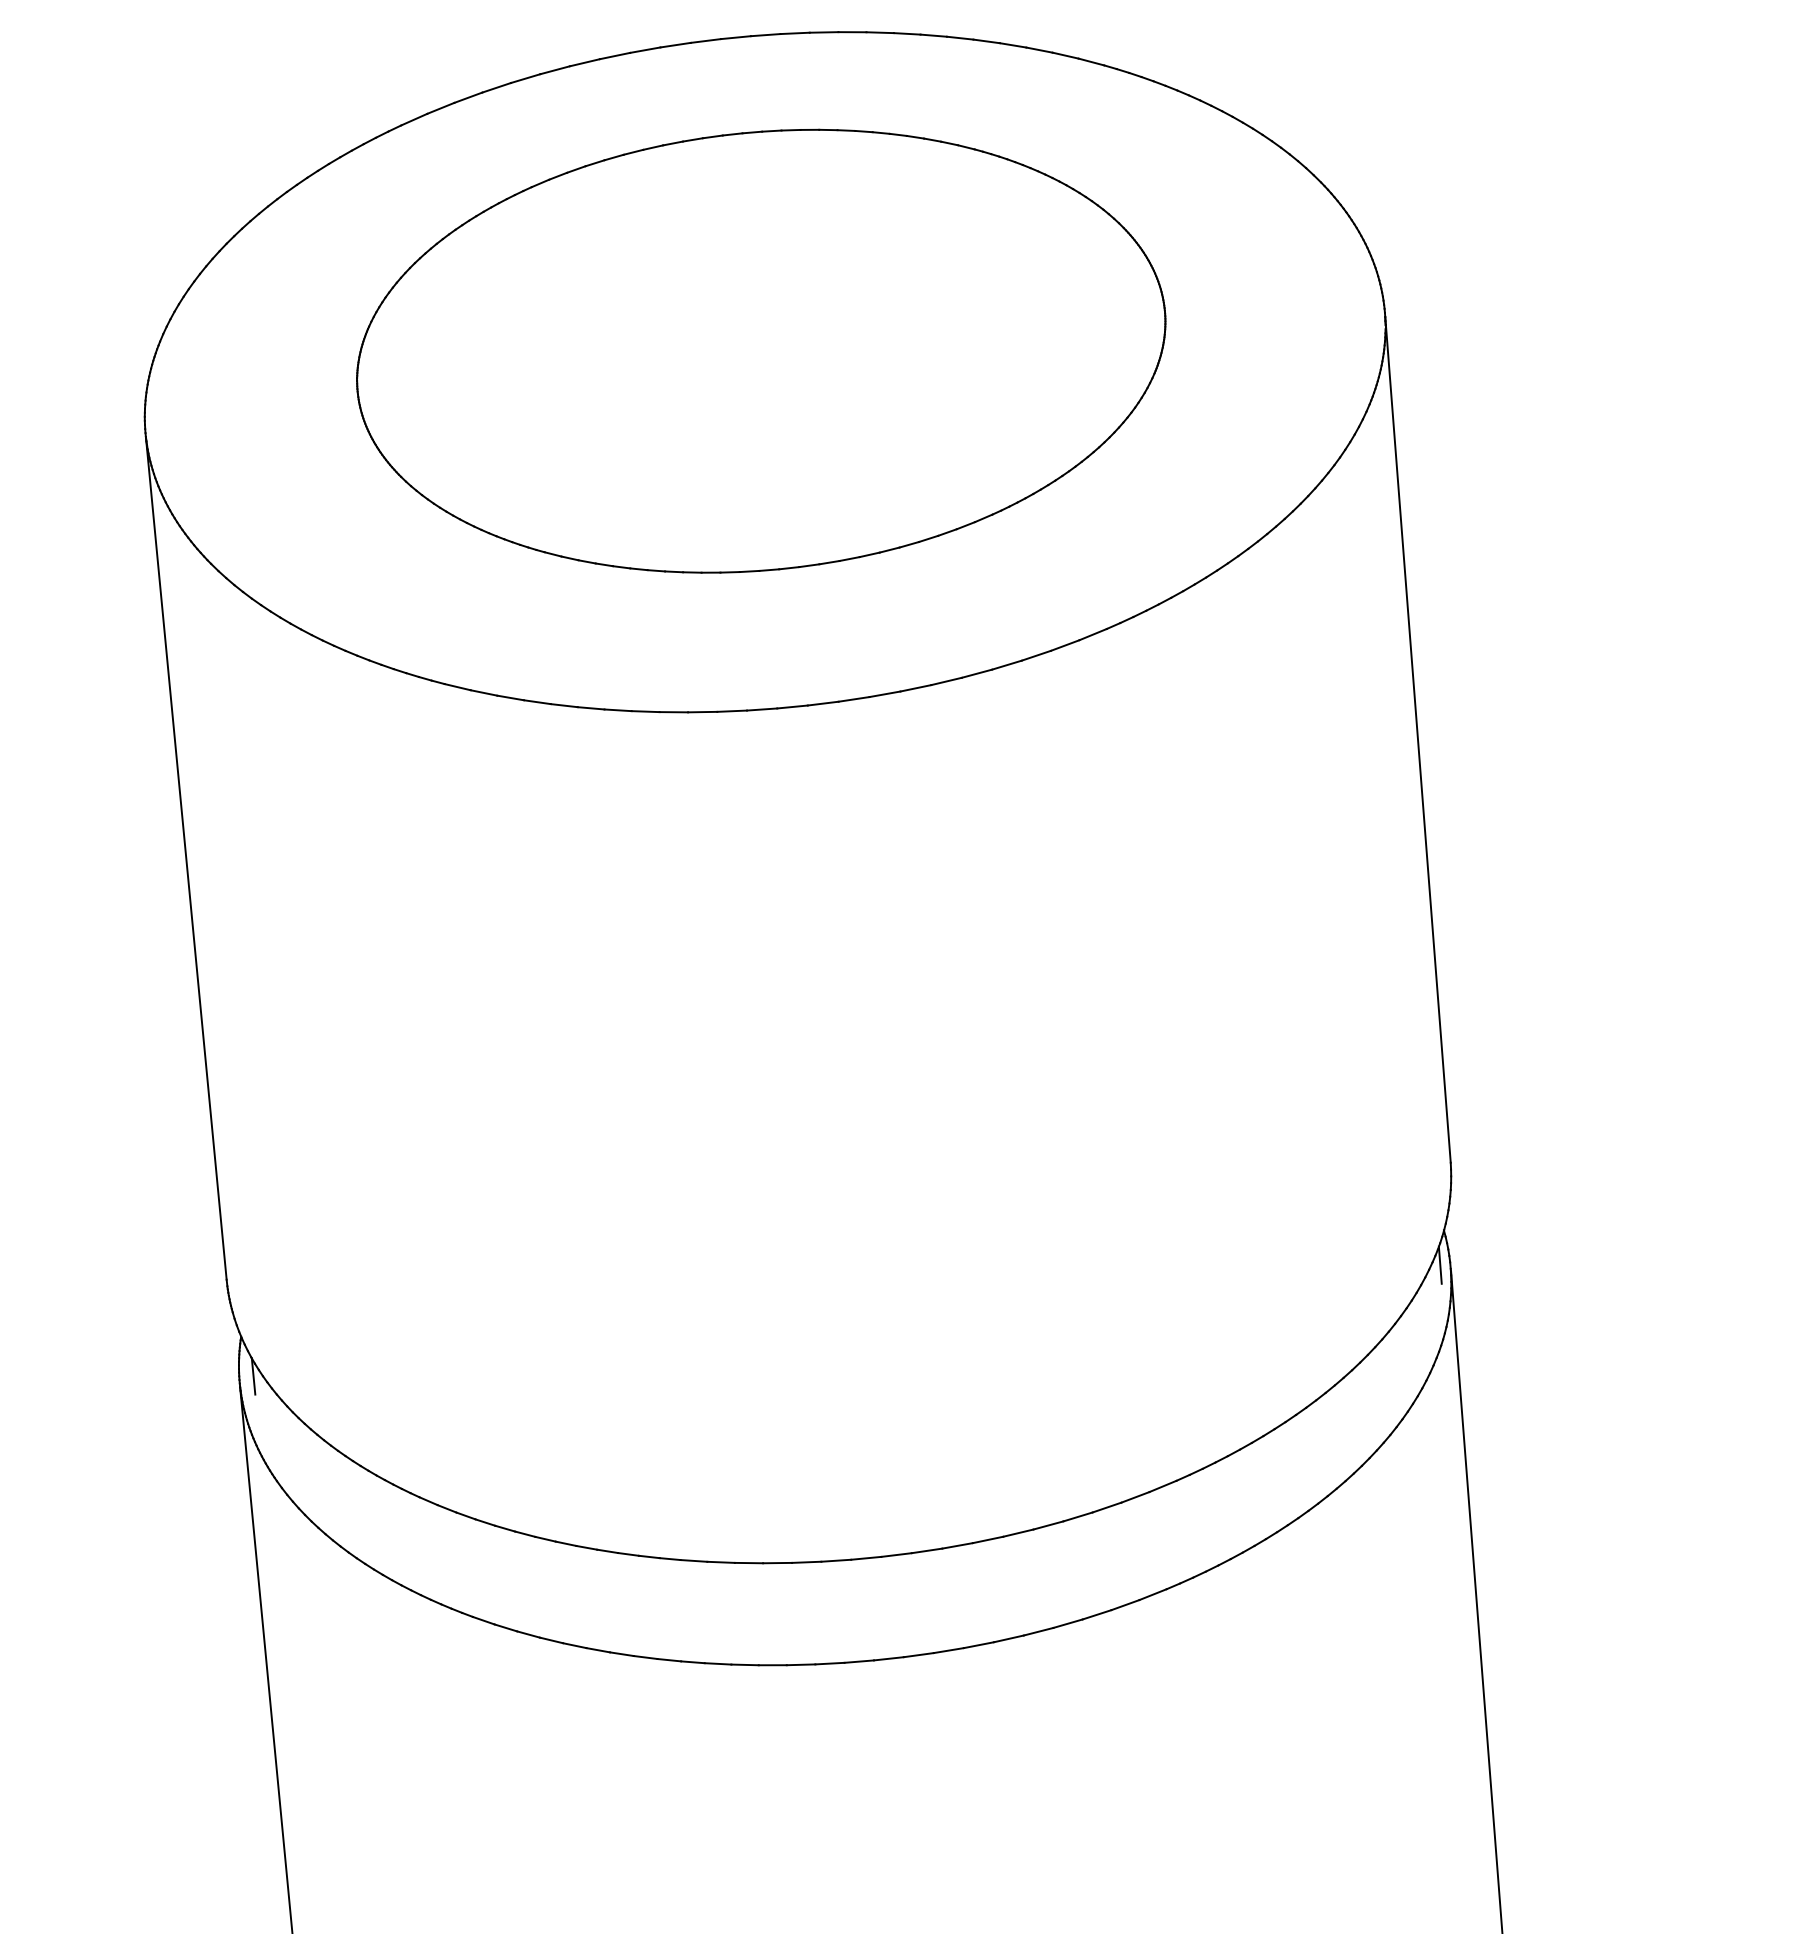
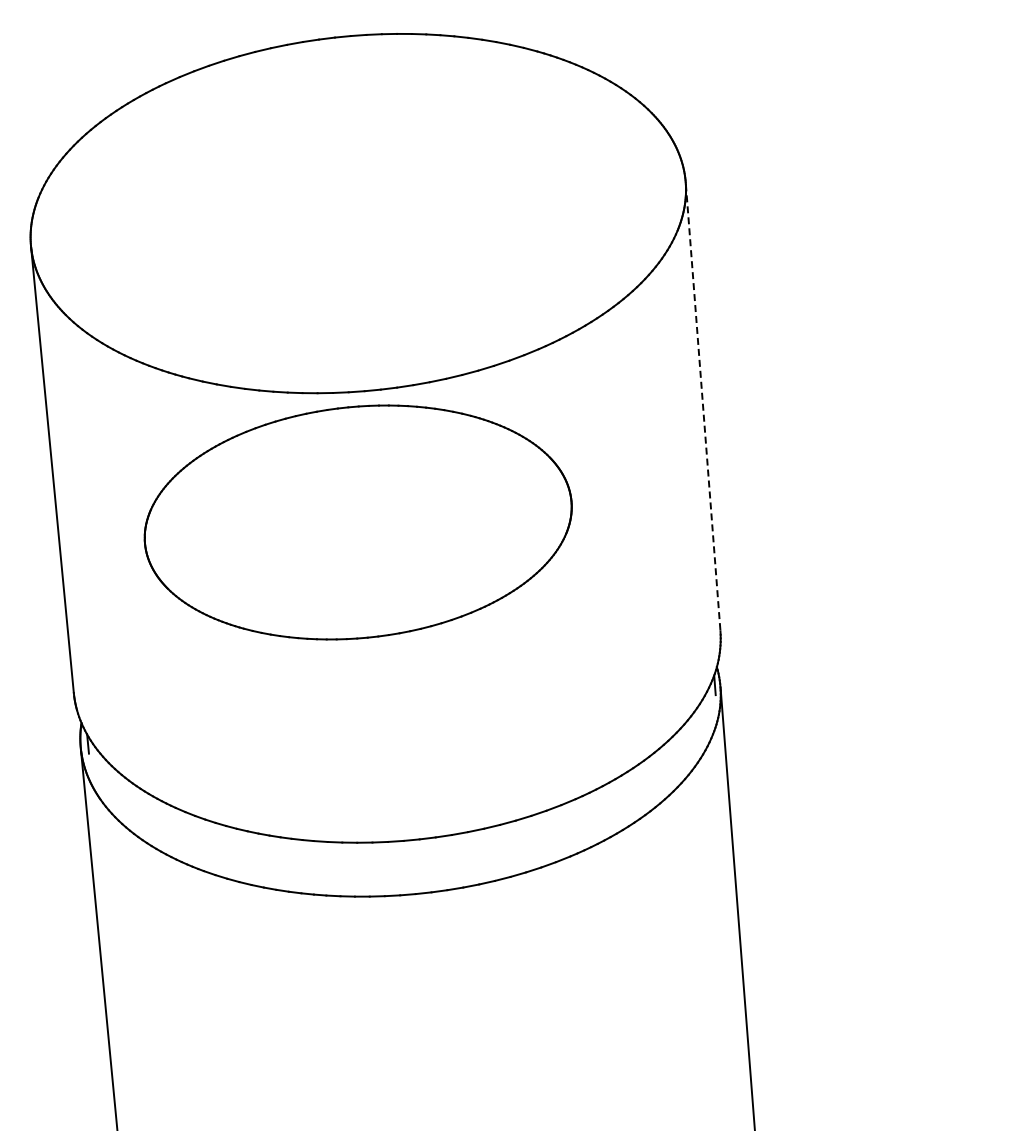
part: (759, 351) -> (357, 522), moved
line: (1418, 741) -> (703, 408), solid -> dashed

